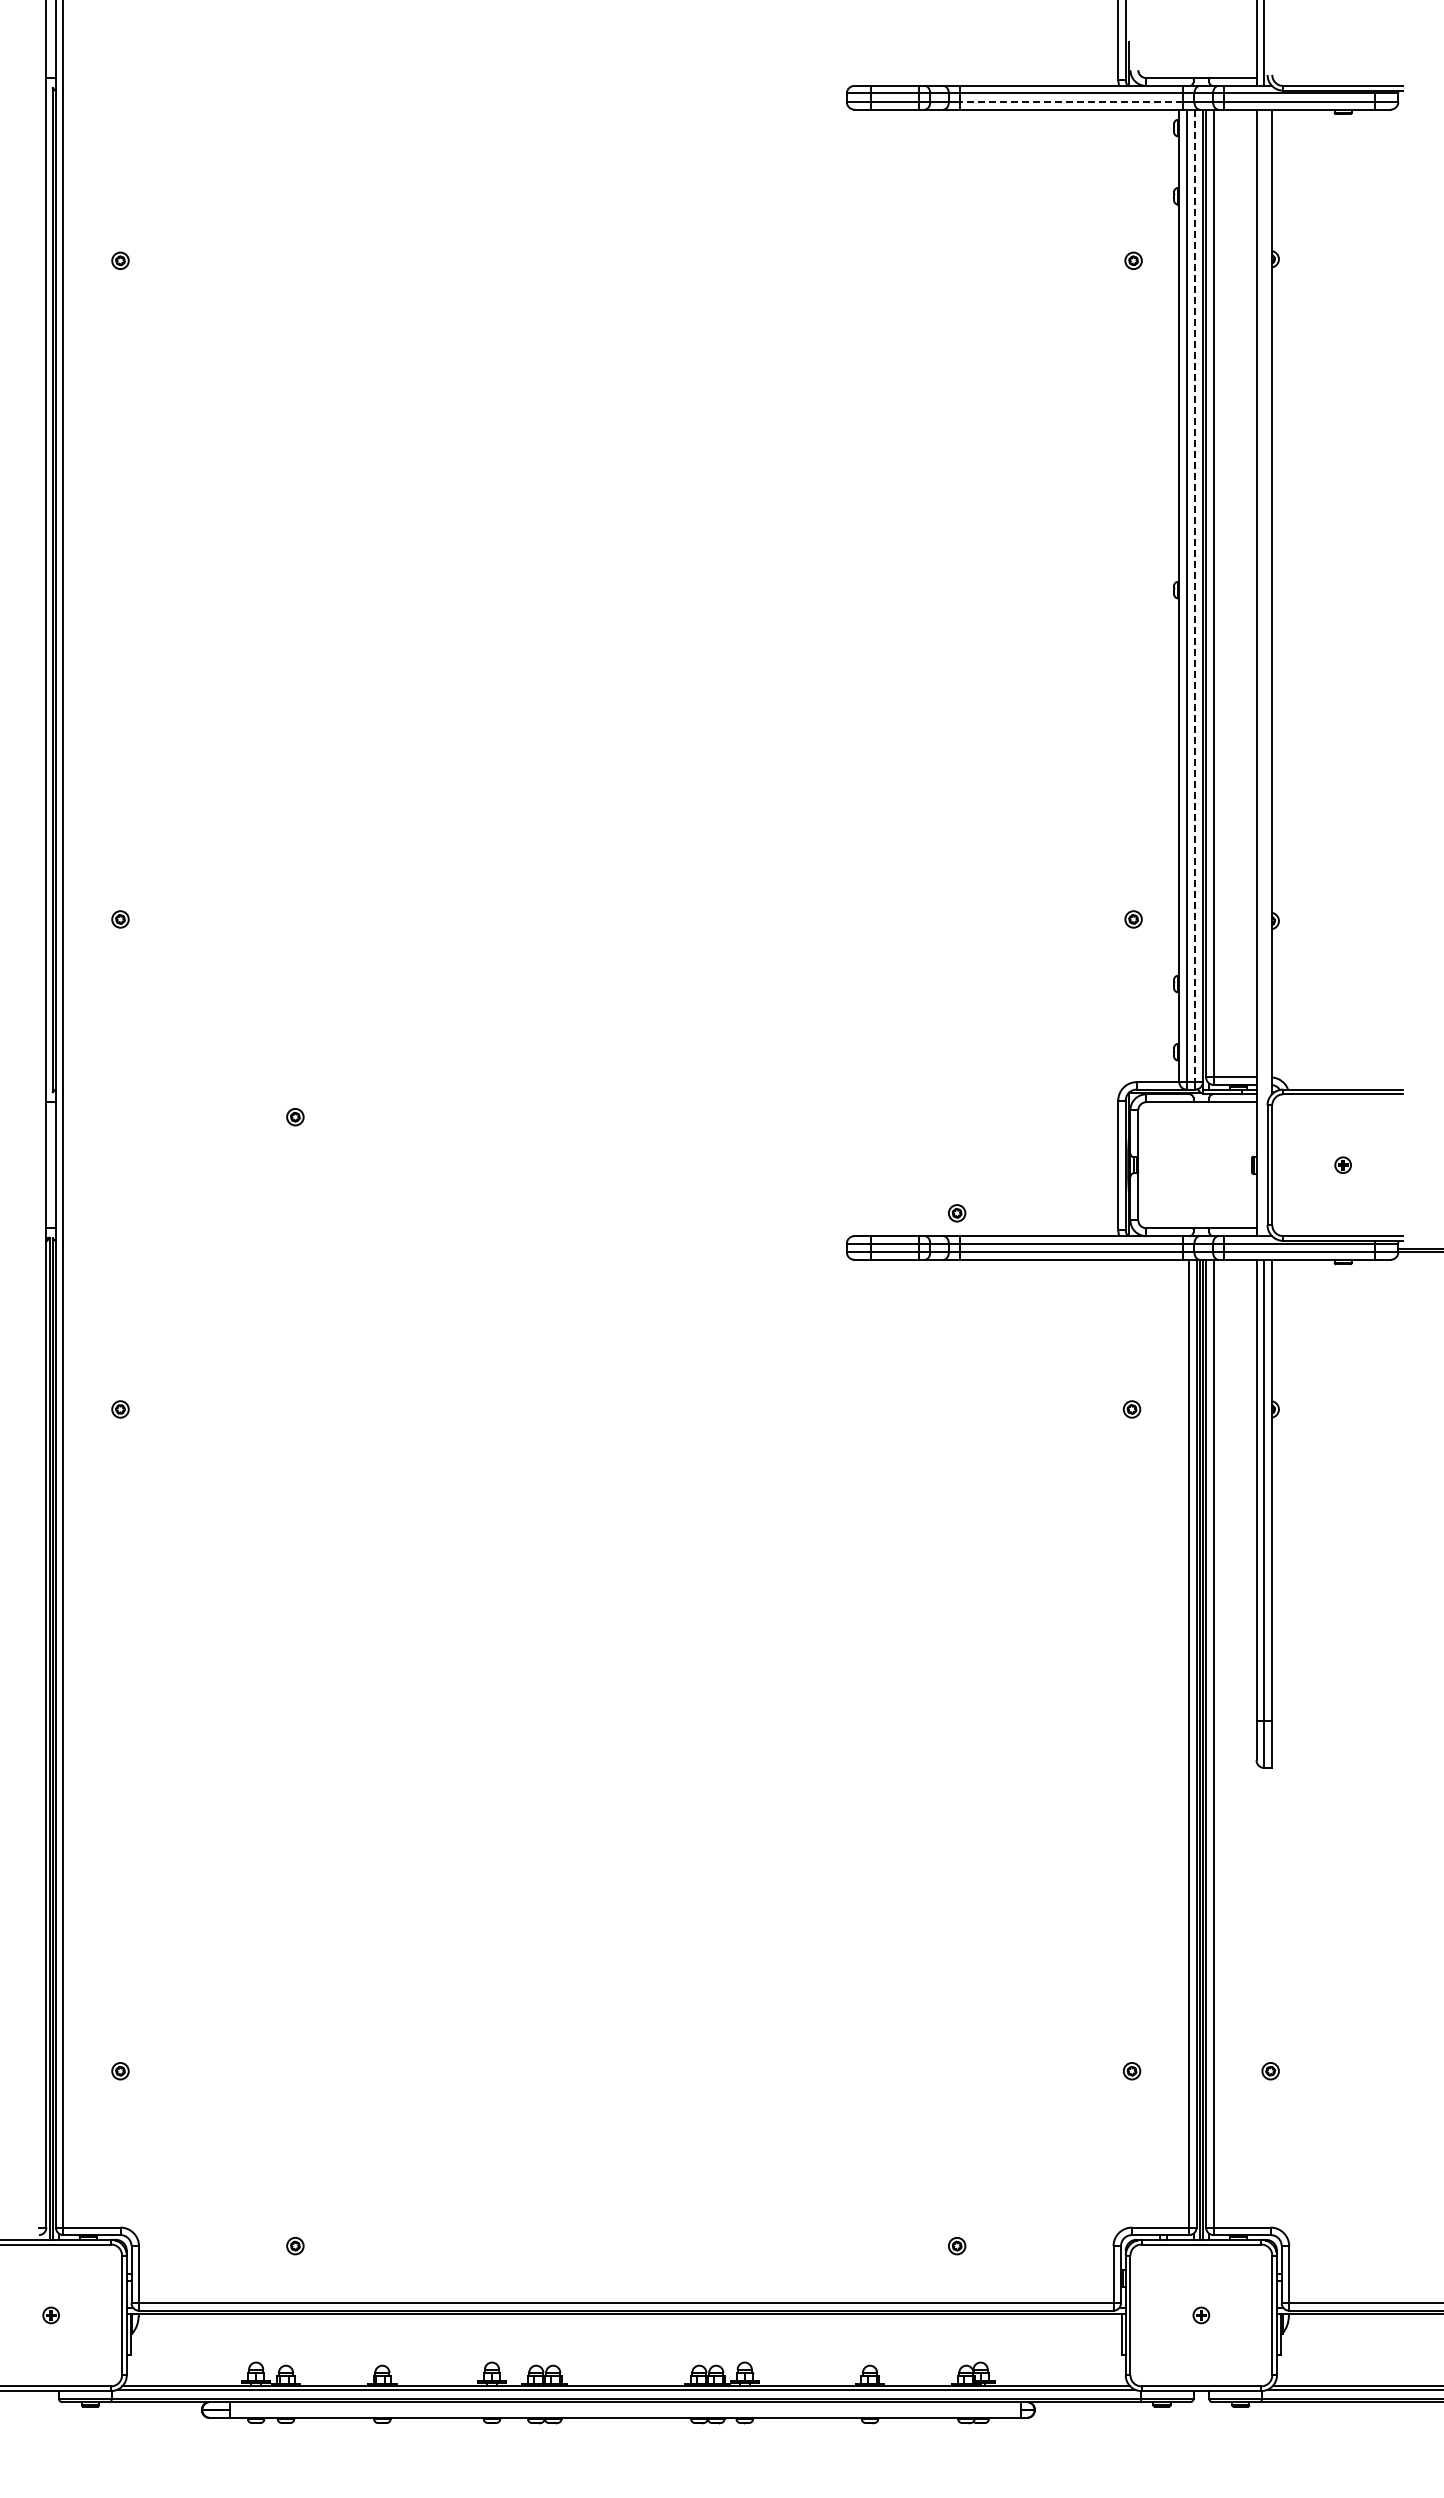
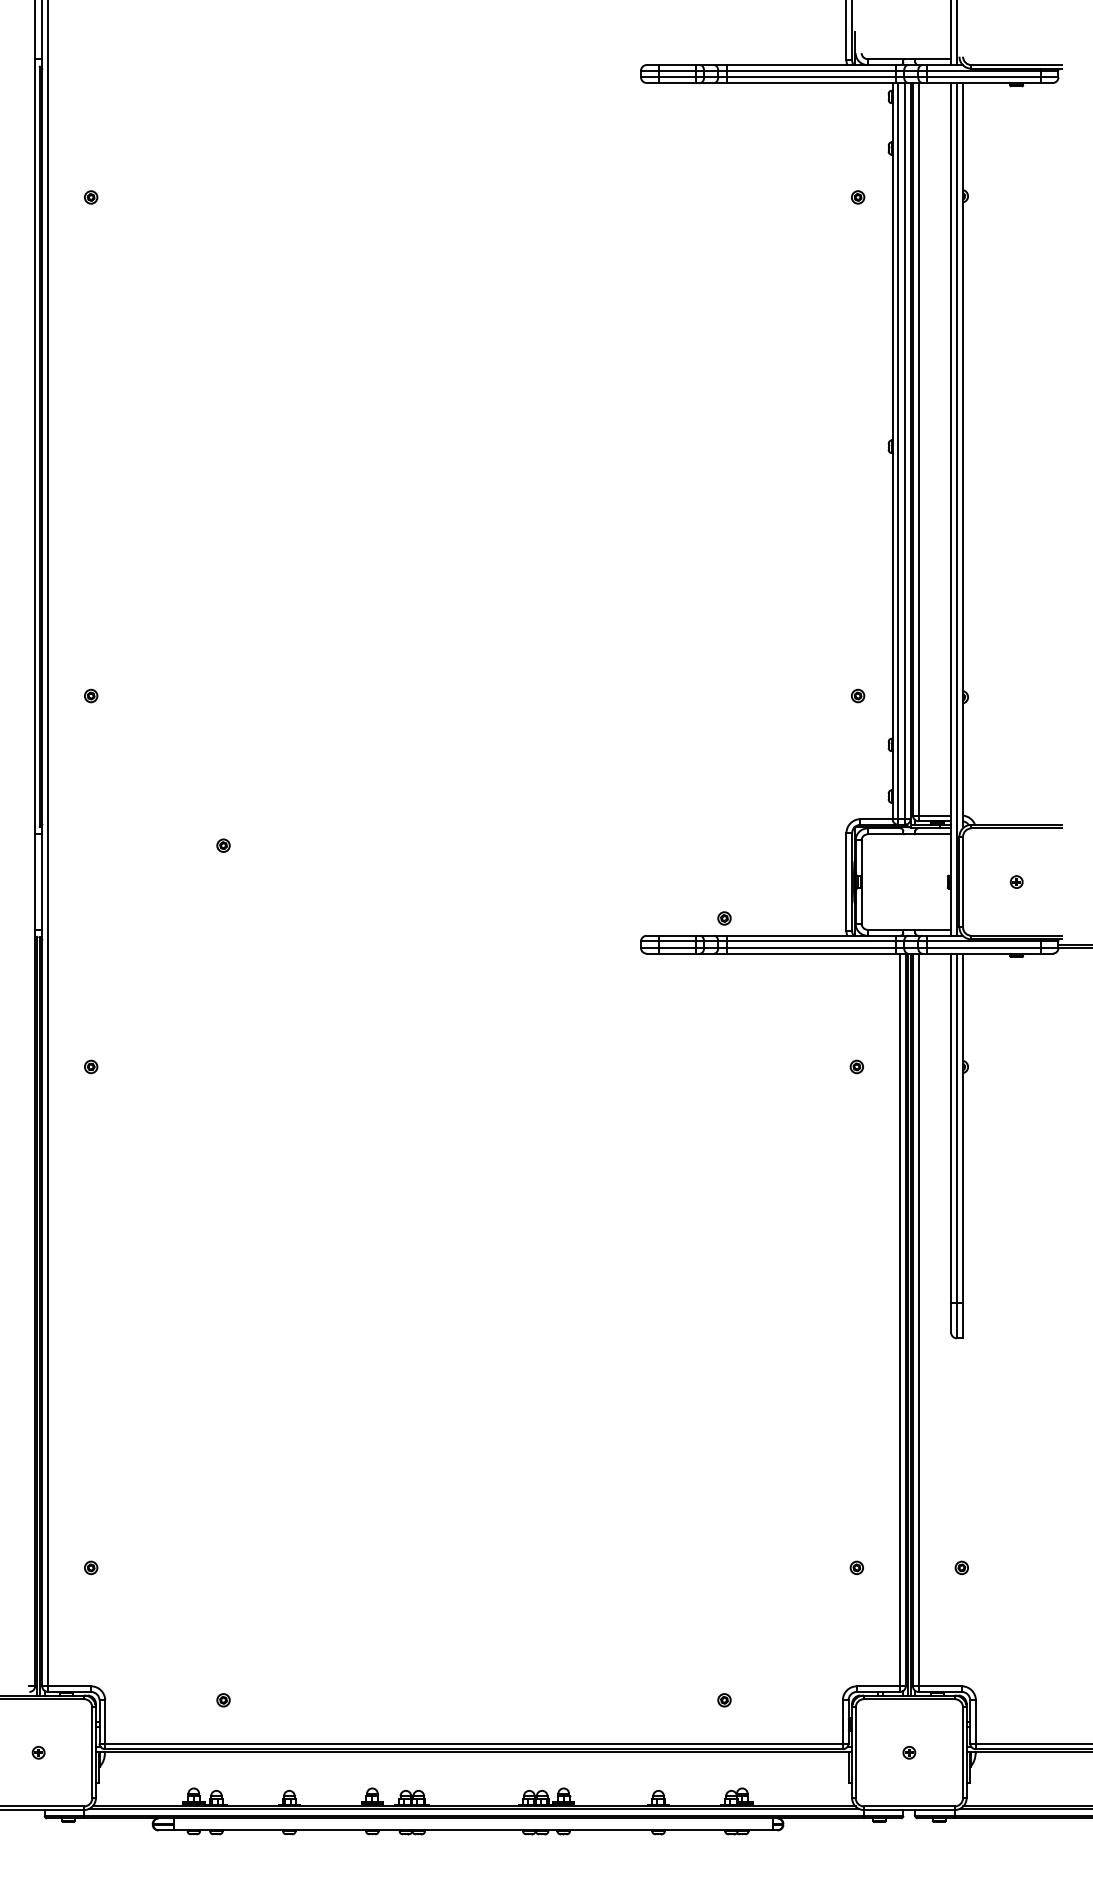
line: (1071, 102) -> (811, 77), dashed -> solid
line: (1195, 596) -> (904, 451), dashed -> solid
line: (1264, 672) -> (957, 509), added

